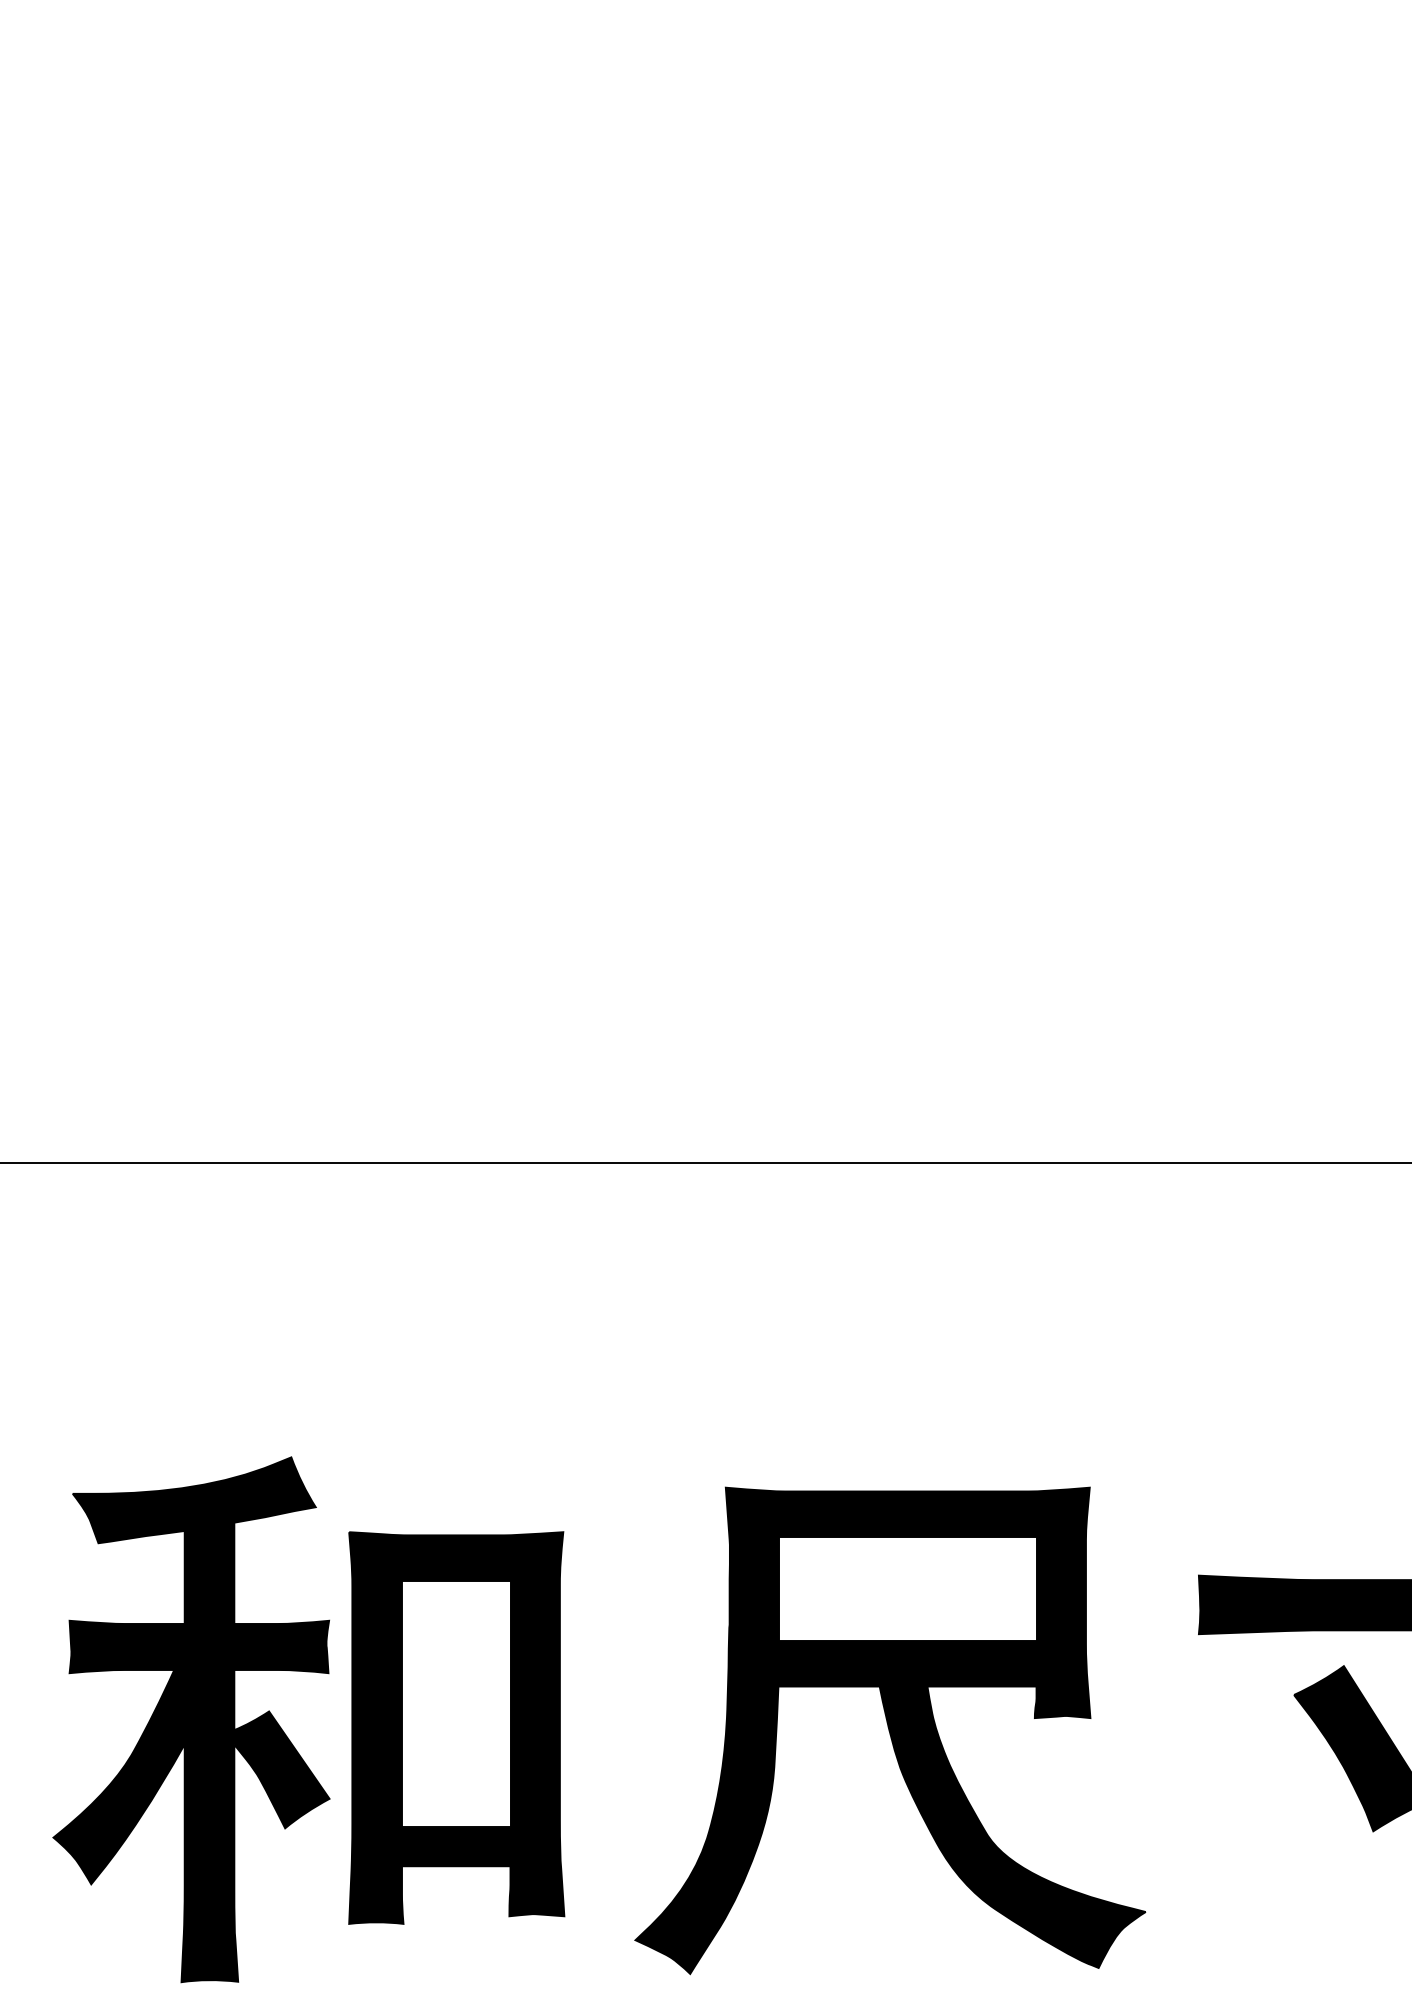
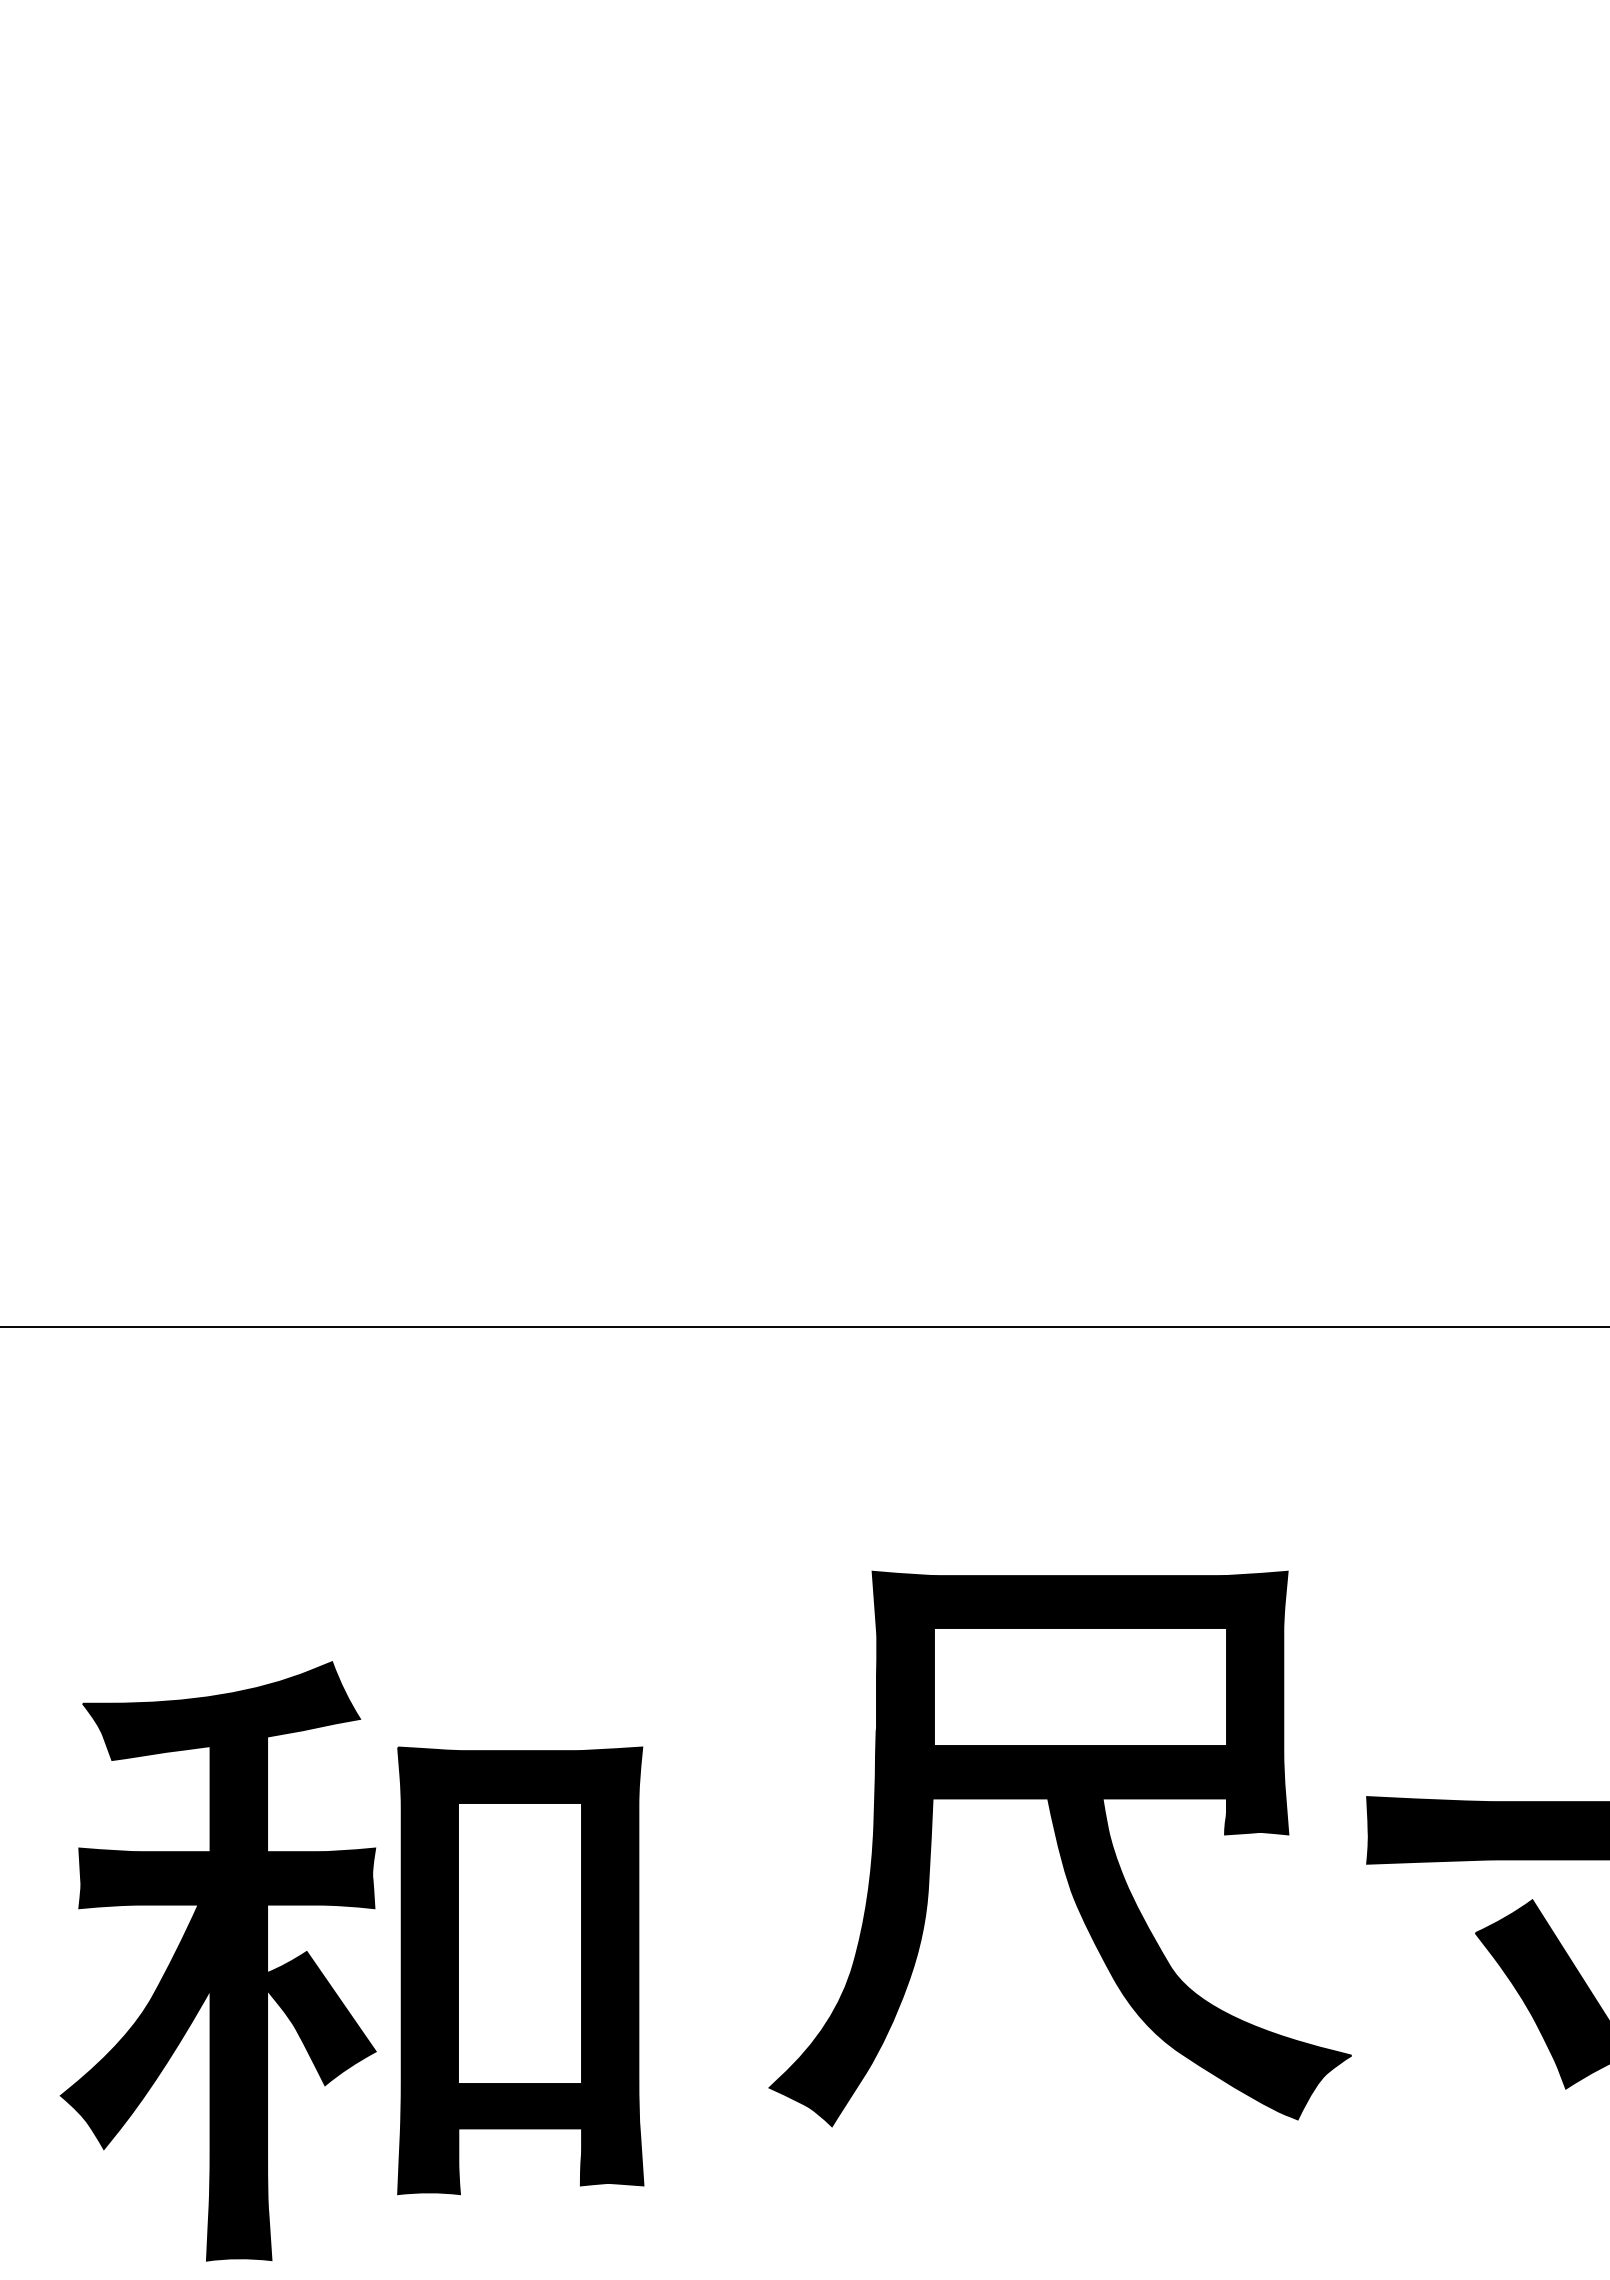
part: (889, 1730) -> (1059, 1848), moved

